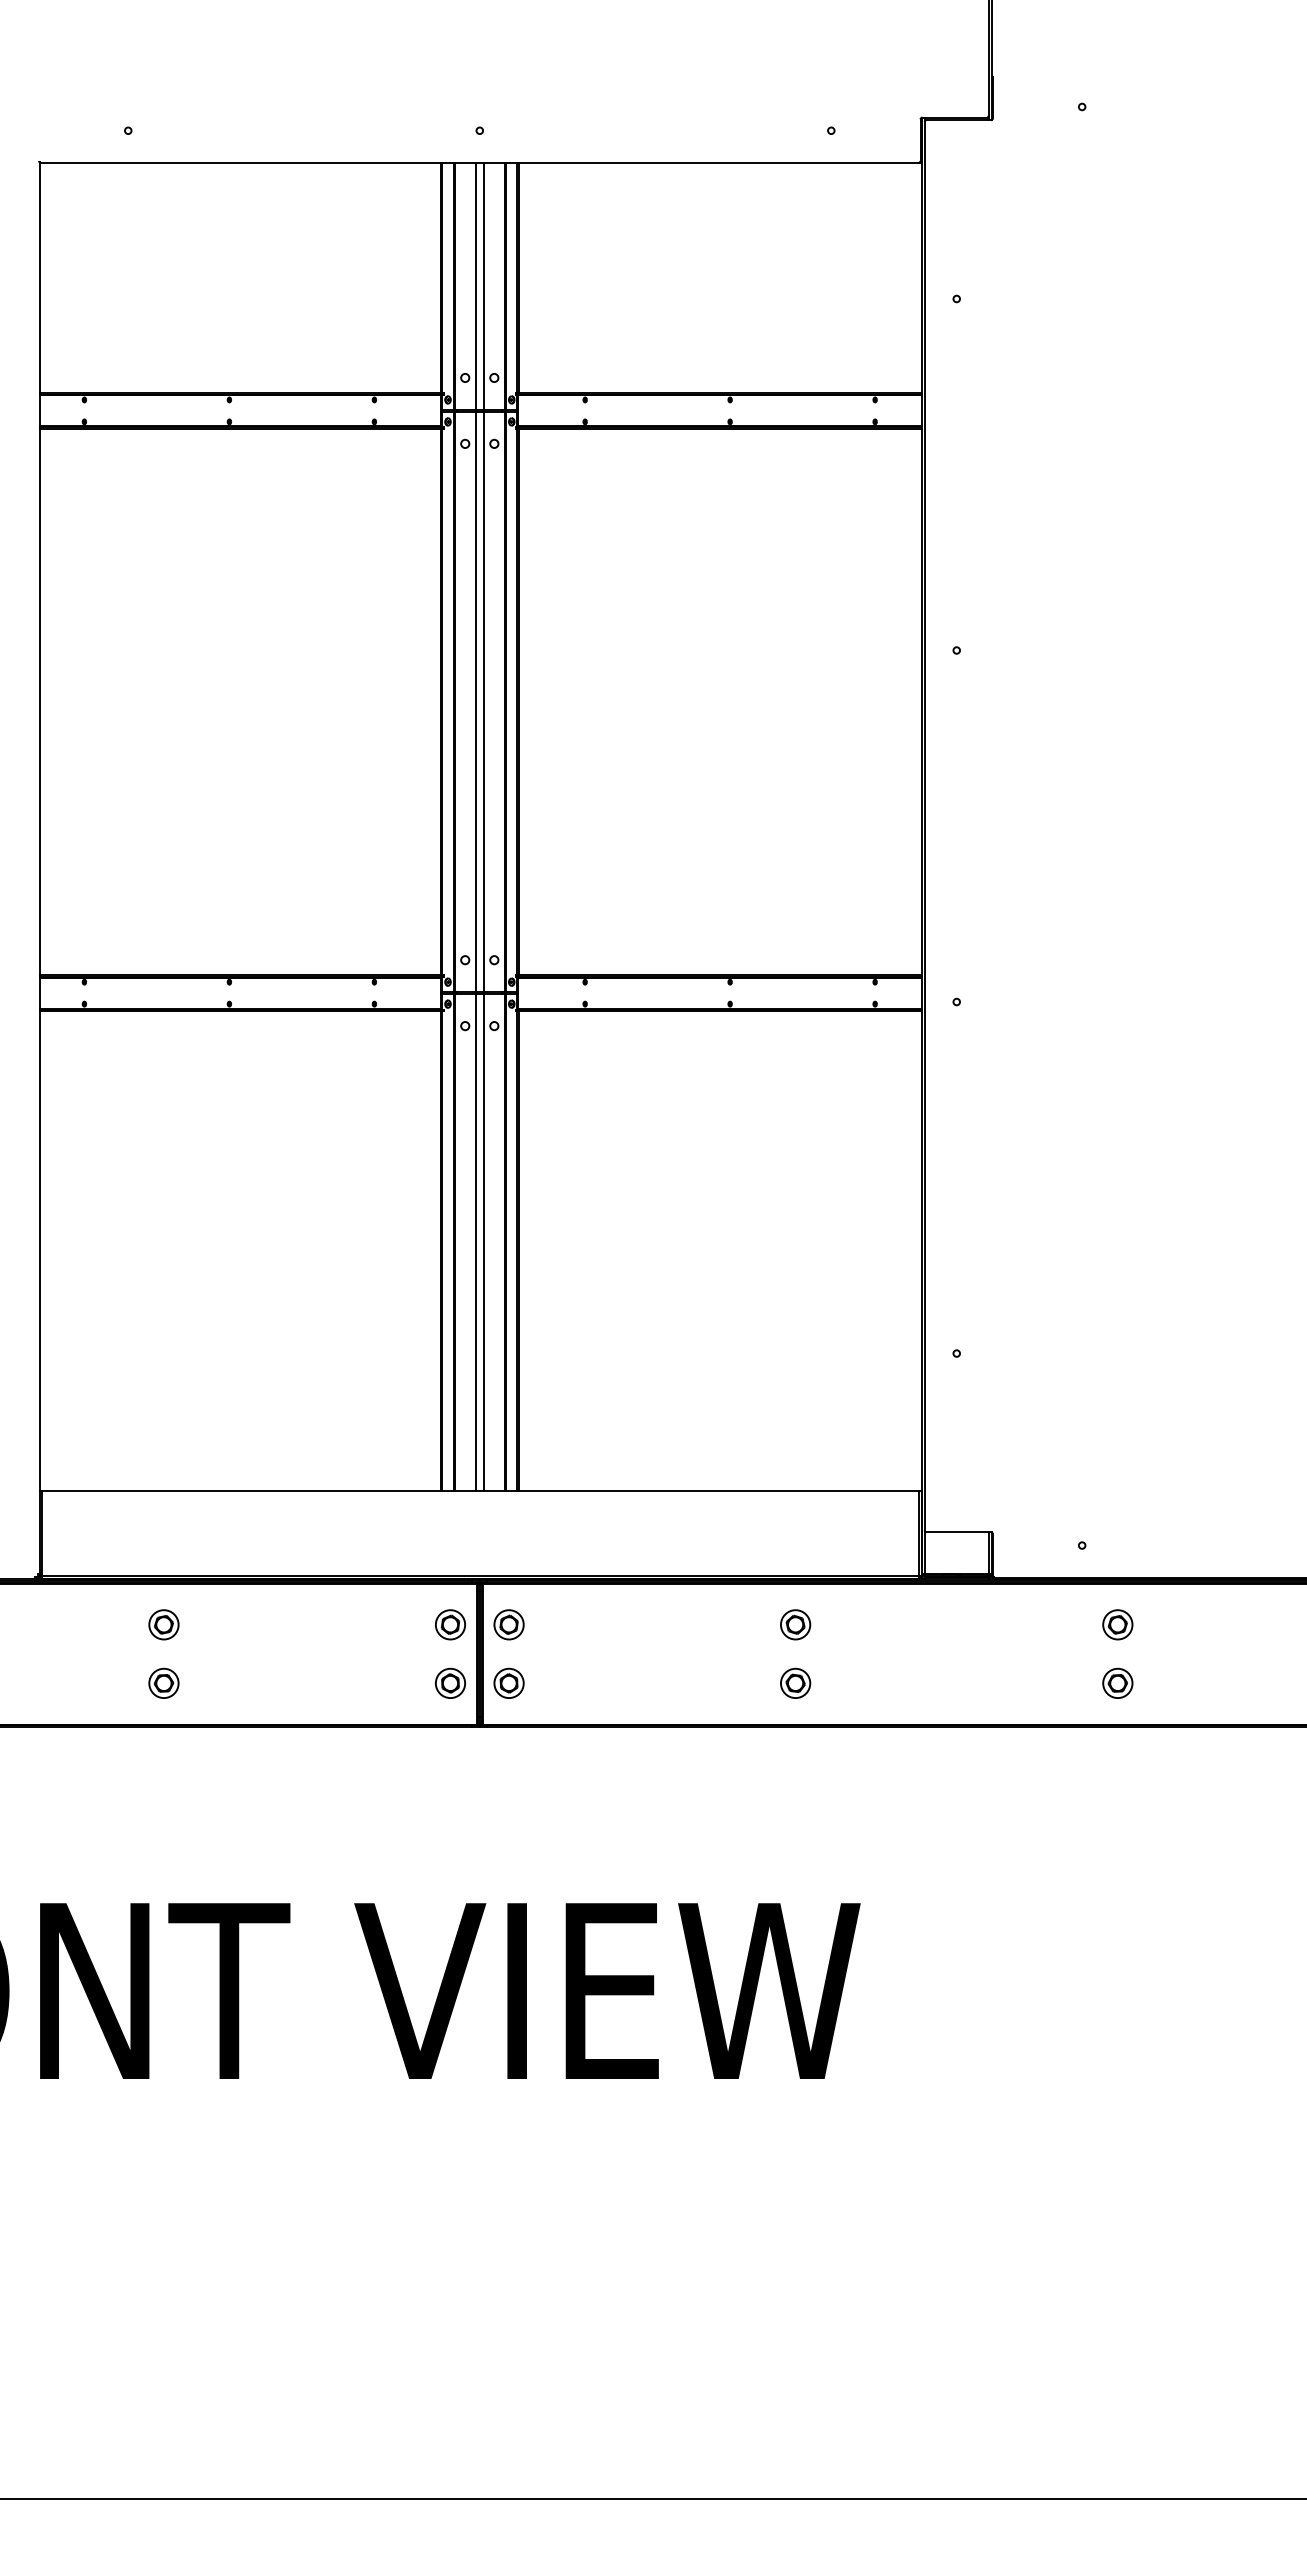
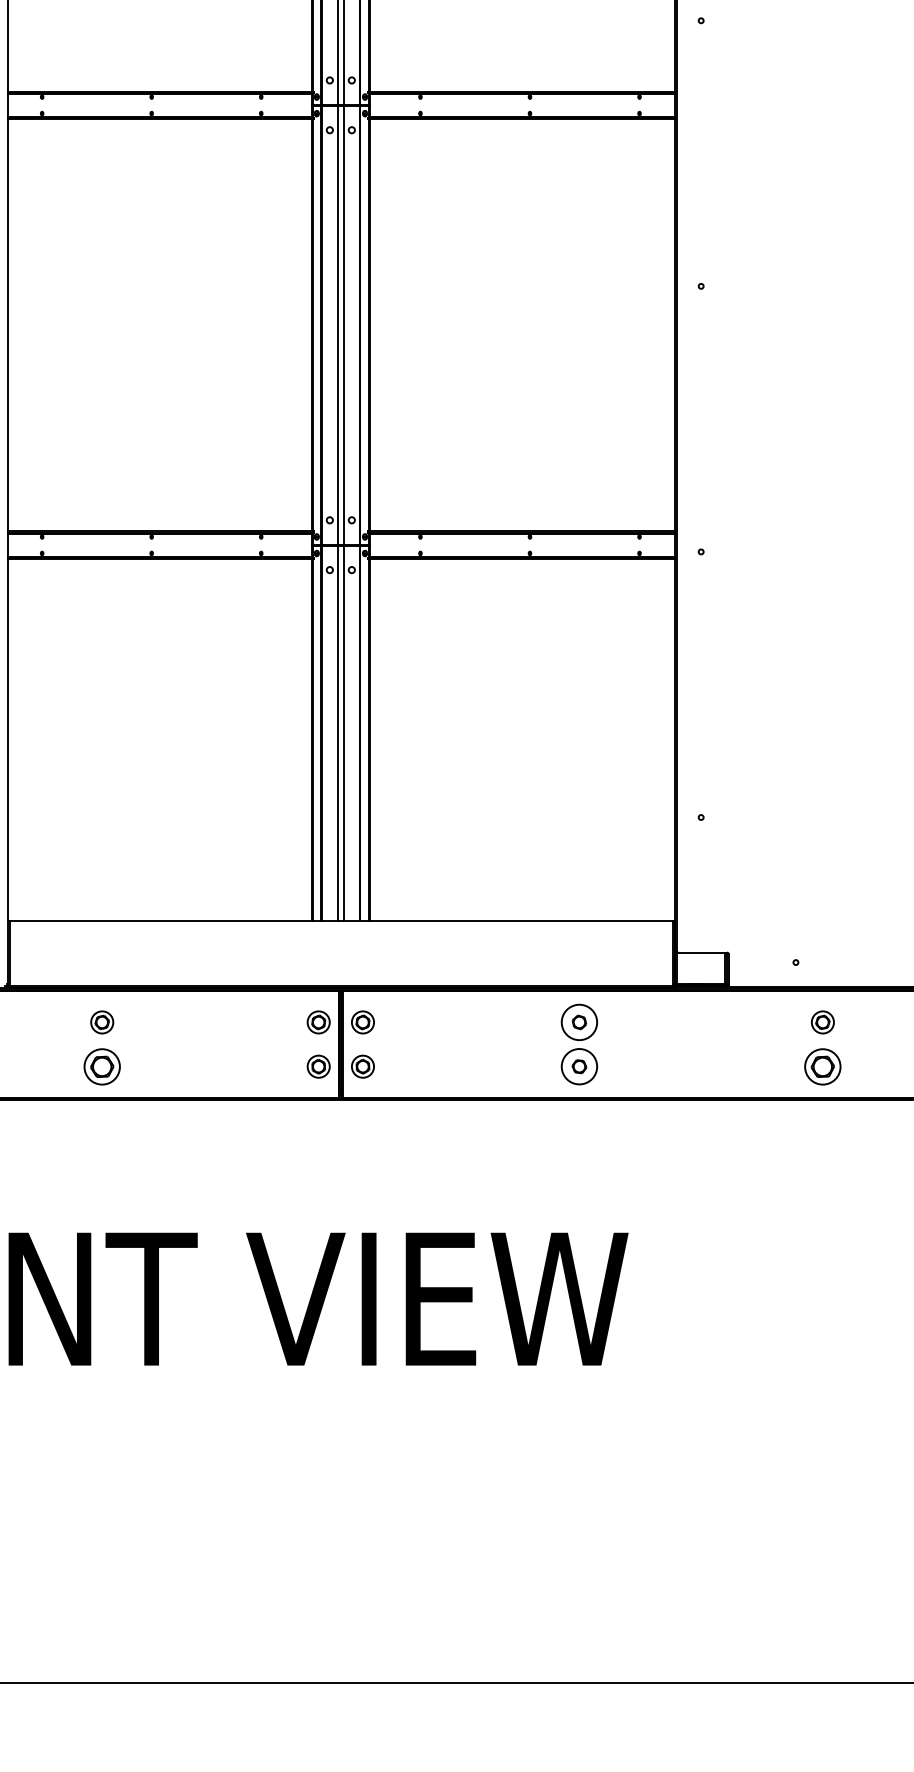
circle: (795, 1624) -> (579, 1022), size x1.6
part: (163, 1682) -> (101, 1066), size x1.6
part: (1117, 1682) -> (822, 1066), size x1.6
circle: (795, 1683) -> (579, 1066), size x1.6

